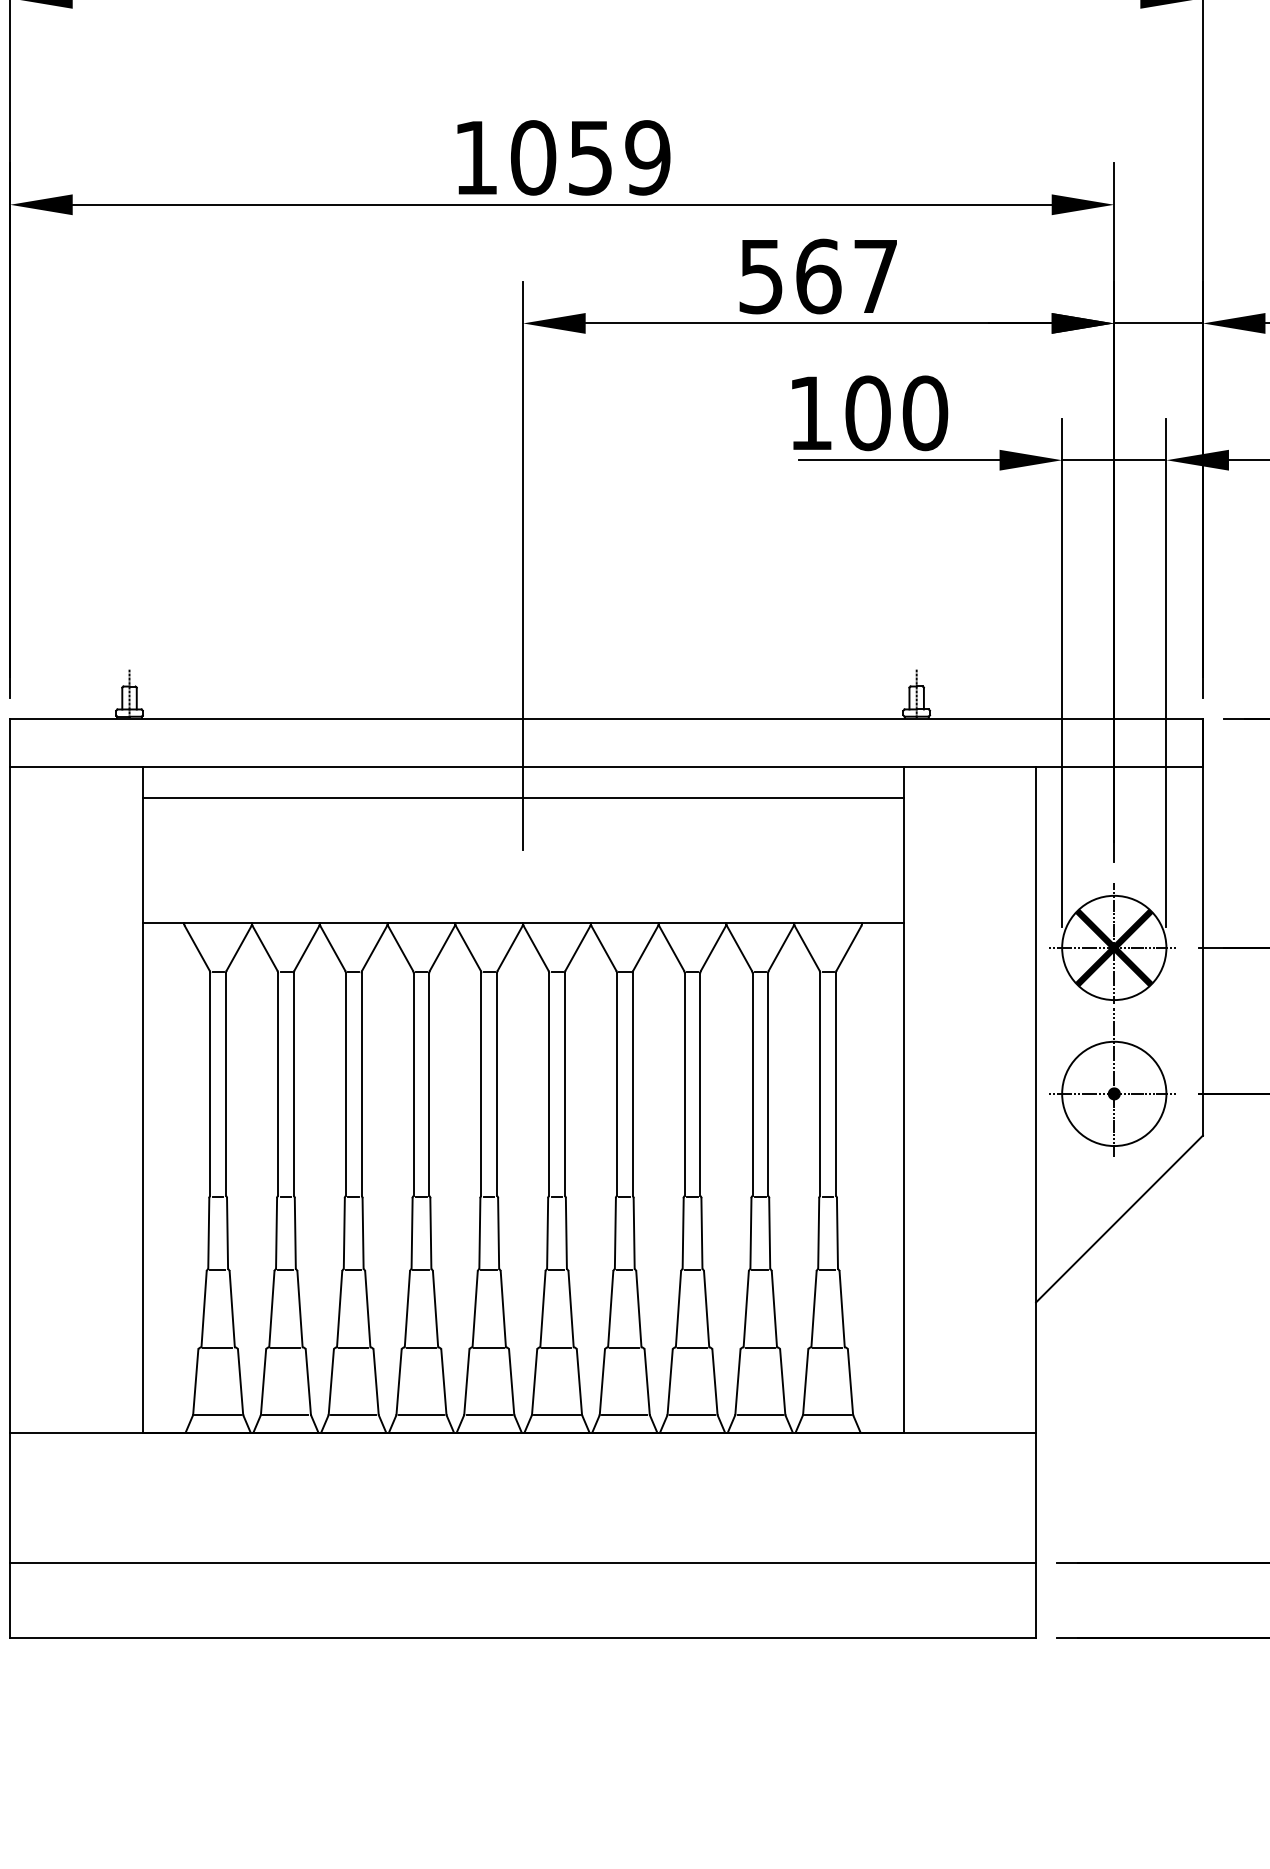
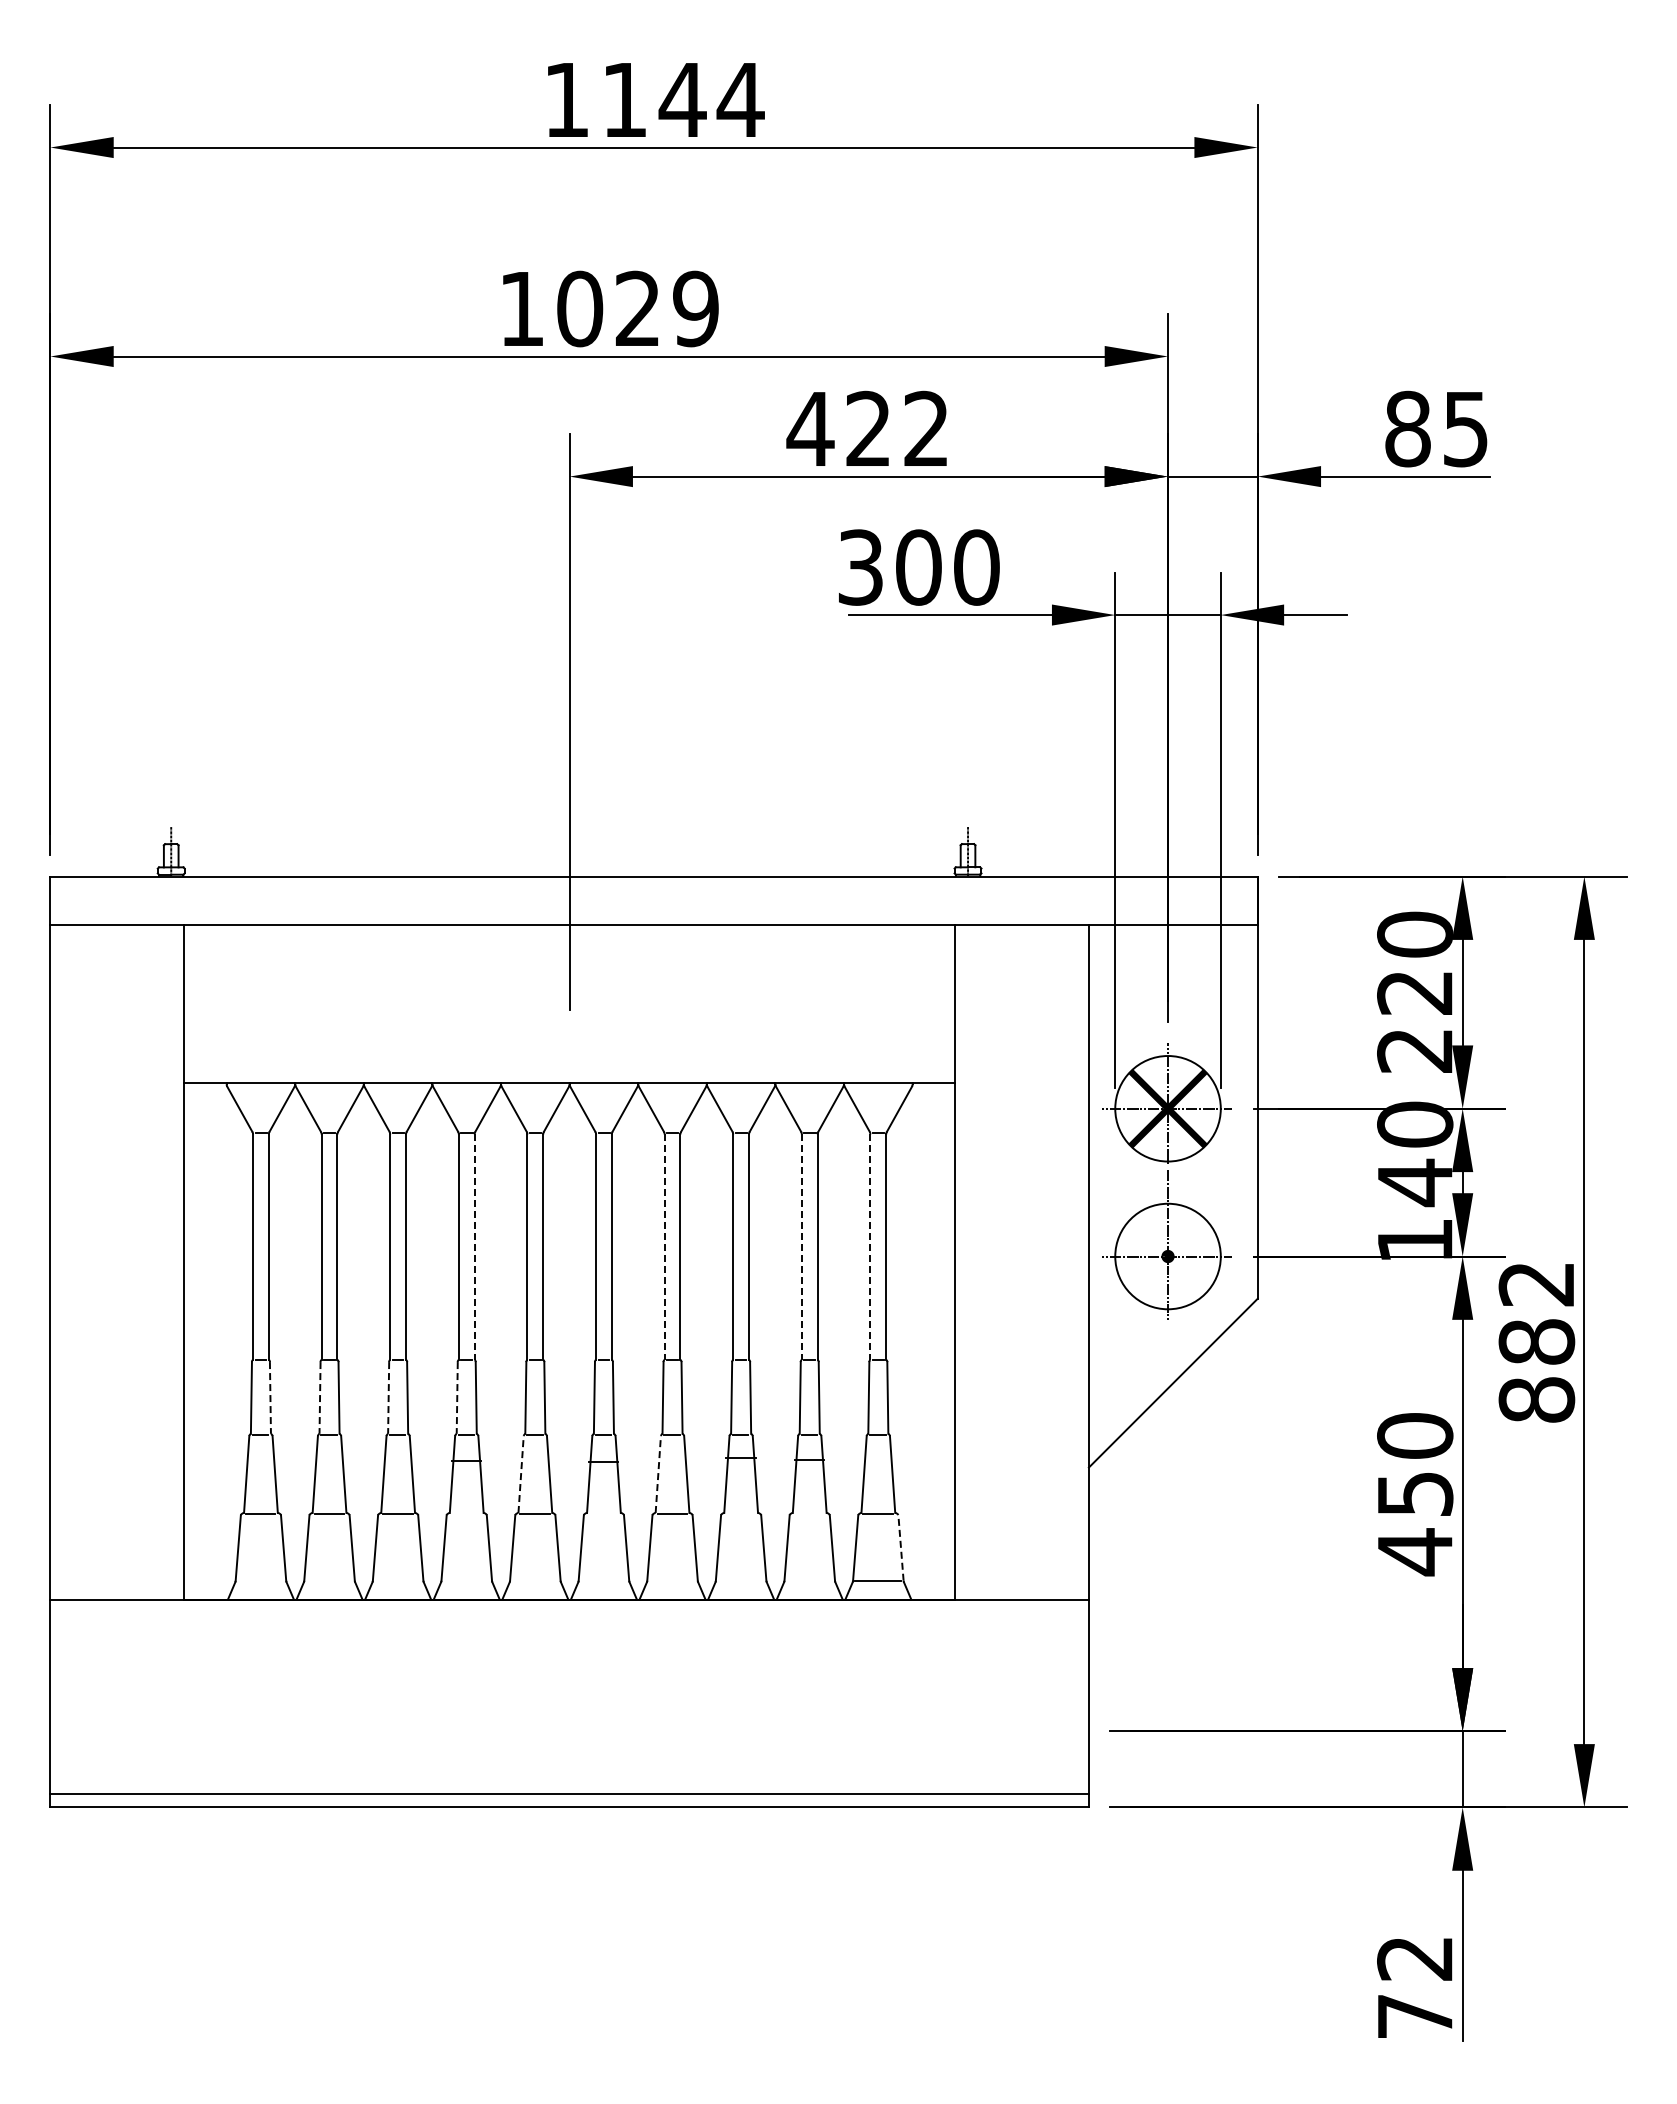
text: (590, 157) -> (637, 308), 1059 -> 1029
text: (816, 275) -> (866, 428), 567 -> 422
text: (810, 413) -> (860, 567), 100 -> 300
line: (522, 797) -> (569, 956), removed
line: (429, 1085) -> (474, 1247), solid -> dashed
line: (616, 1085) -> (664, 1247), solid -> dashed
line: (752, 1085) -> (801, 1247), solid -> dashed
line: (820, 1085) -> (870, 1247), solid -> dashed
line: (227, 1233) -> (270, 1397), solid -> dashed
line: (277, 1233) -> (320, 1397), solid -> dashed
line: (344, 1233) -> (388, 1397), solid -> dashed
line: (412, 1233) -> (457, 1397), solid -> dashed
line: (475, 1309) -> (521, 1474), solid -> dashed
line: (610, 1309) -> (658, 1474), solid -> dashed
line: (421, 1347) -> (466, 1460), moved
line: (556, 1347) -> (603, 1461), moved
line: (691, 1347) -> (740, 1457), moved
line: (760, 1347) -> (809, 1459), moved
line: (850, 1381) -> (901, 1547), solid -> dashed
line: (217, 1414) -> (260, 1581), removed
line: (285, 1414) -> (329, 1581), removed
line: (353, 1414) -> (397, 1581), removed
line: (421, 1414) -> (466, 1581), removed
line: (489, 1414) -> (535, 1581), removed
line: (556, 1414) -> (603, 1581), removed
line: (624, 1414) -> (672, 1581), removed
line: (691, 1414) -> (740, 1581), removed
line: (760, 1414) -> (809, 1581), removed
line: (522, 1563) -> (569, 1794), moved

